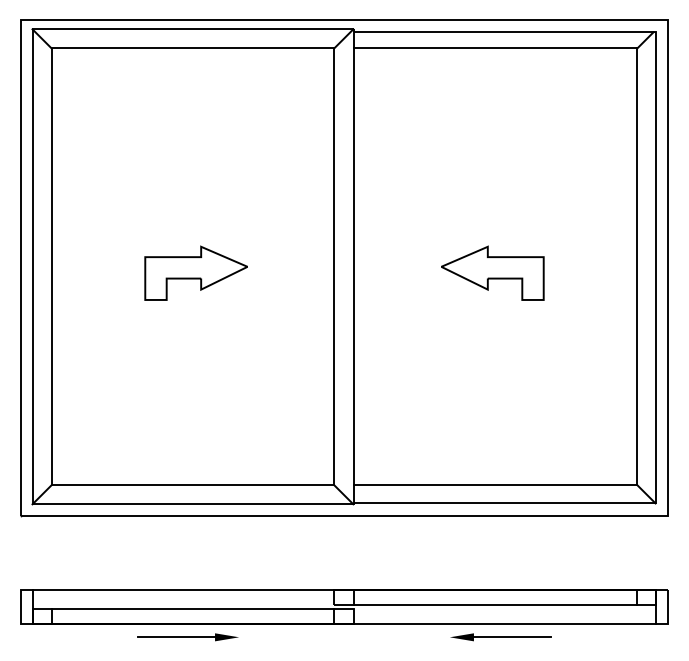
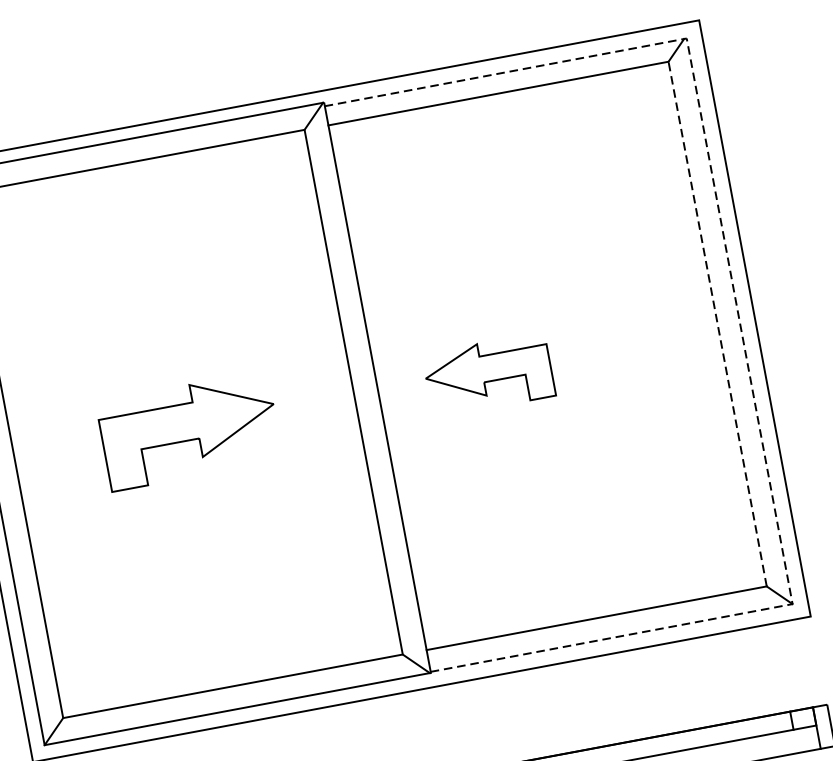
line: (637, 266) -> (717, 323), solid -> dashed
line: (655, 267) -> (739, 320), solid -> dashed
part: (195, 272) -> (188, 430), size x1.4
part: (492, 272) -> (488, 374), moved

